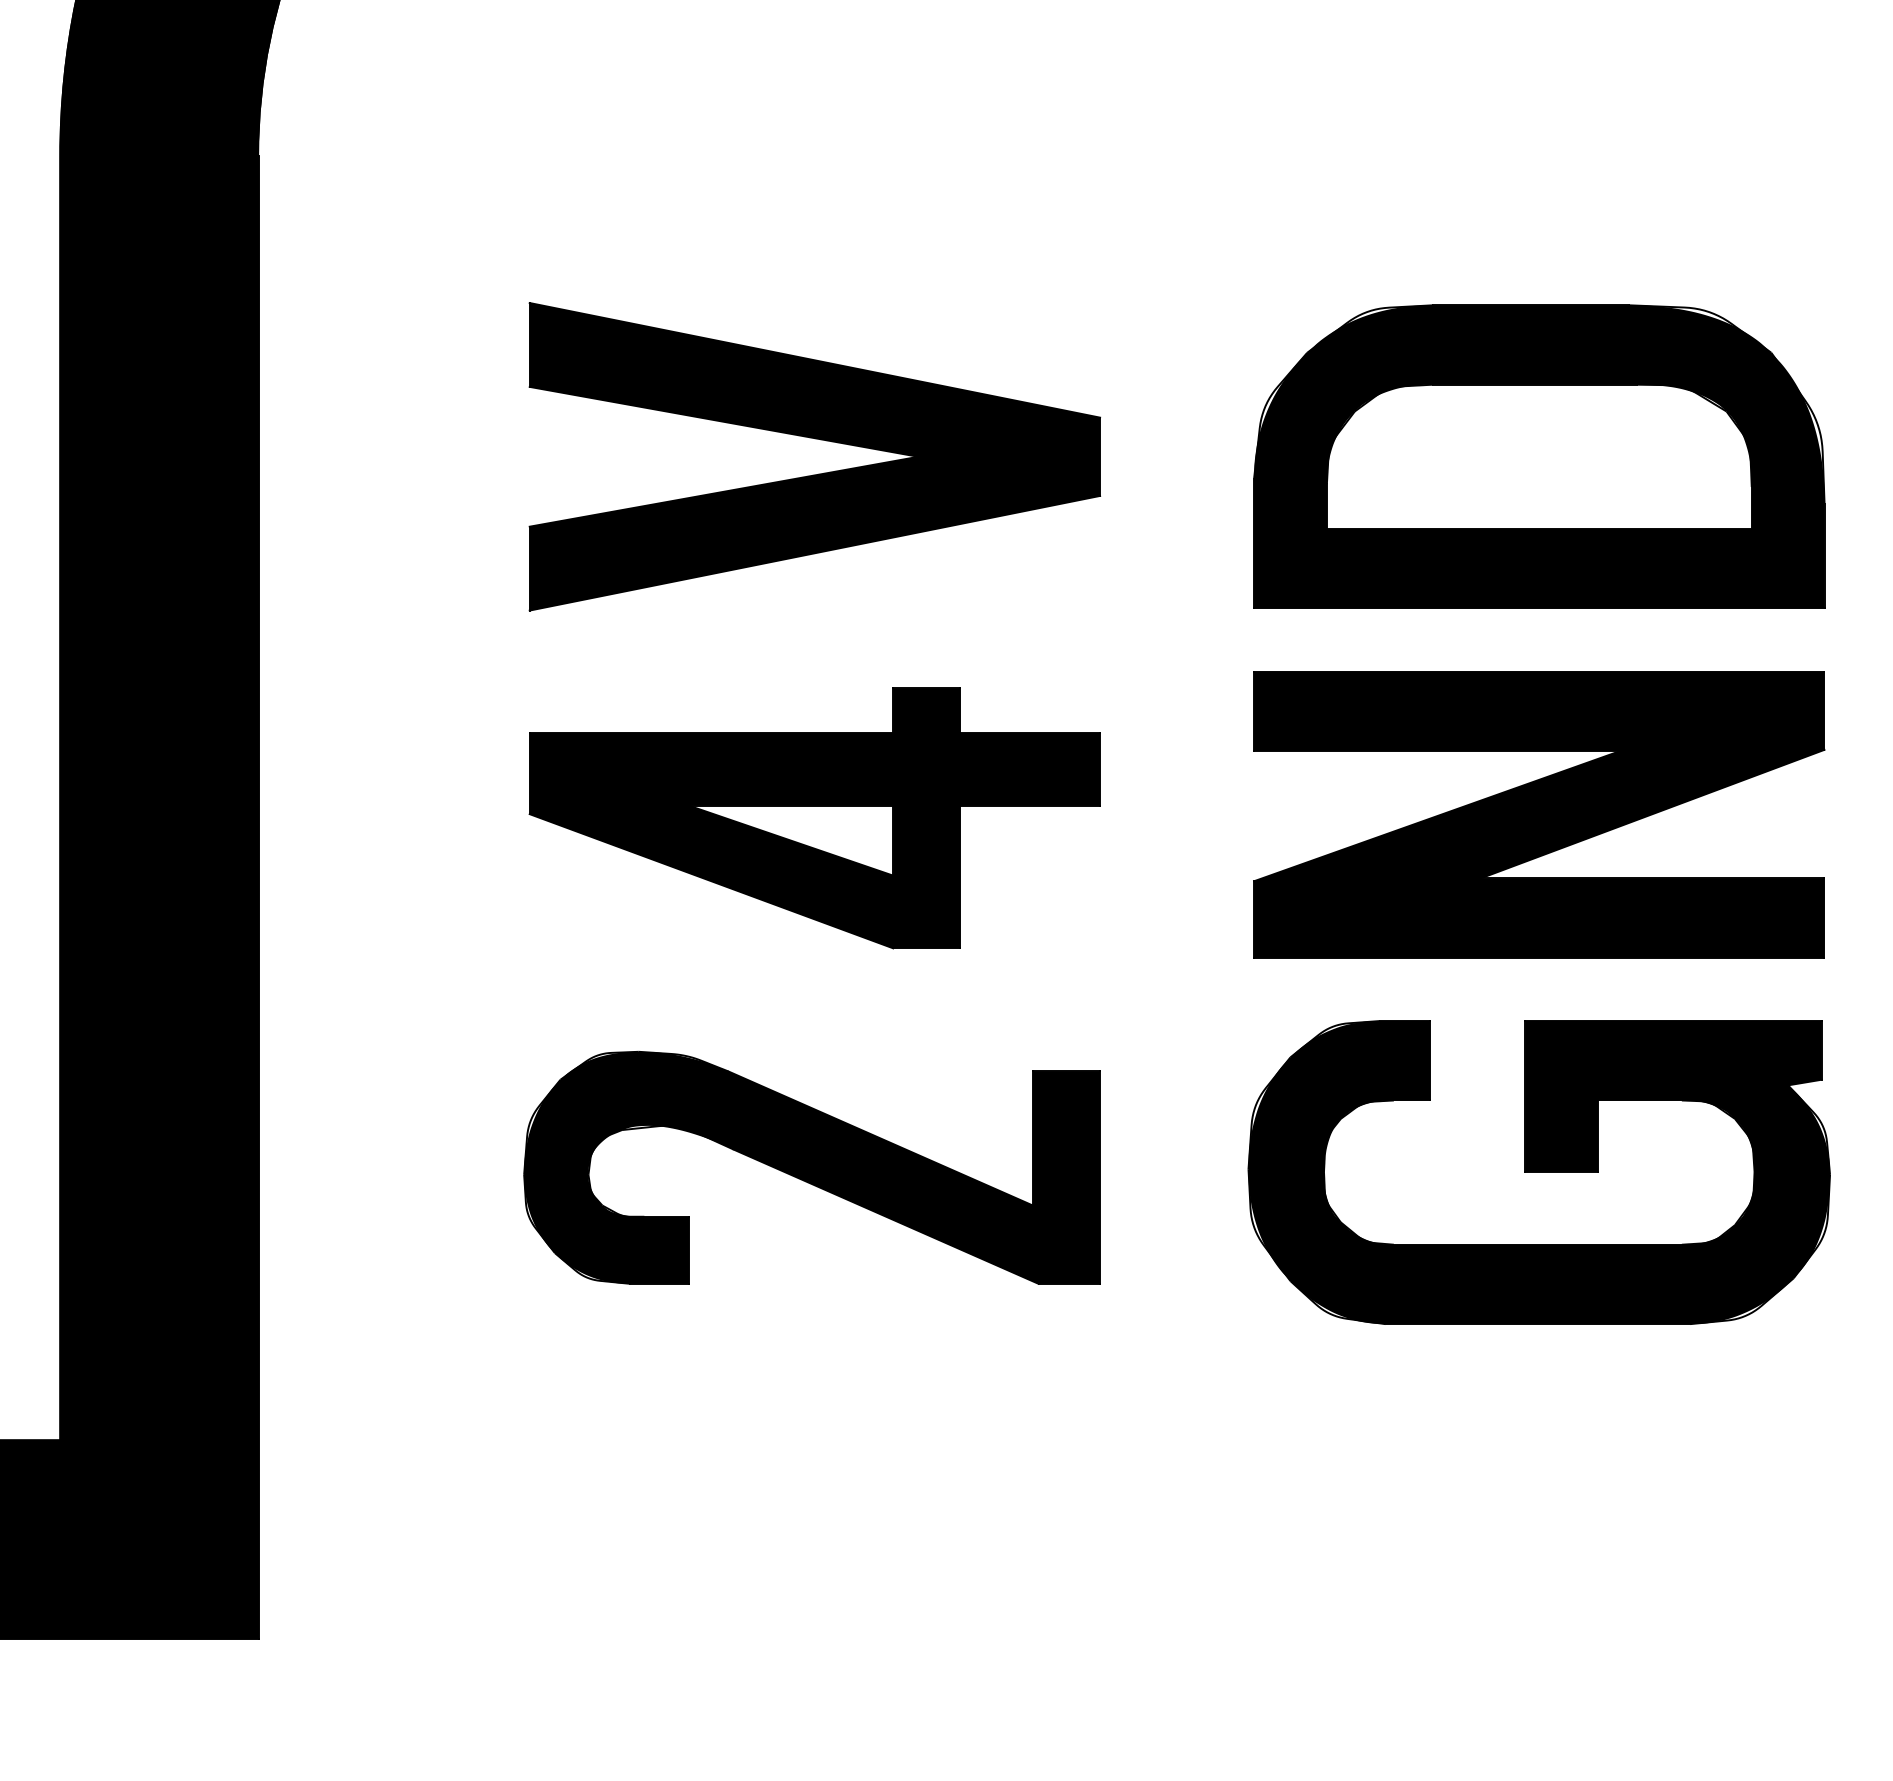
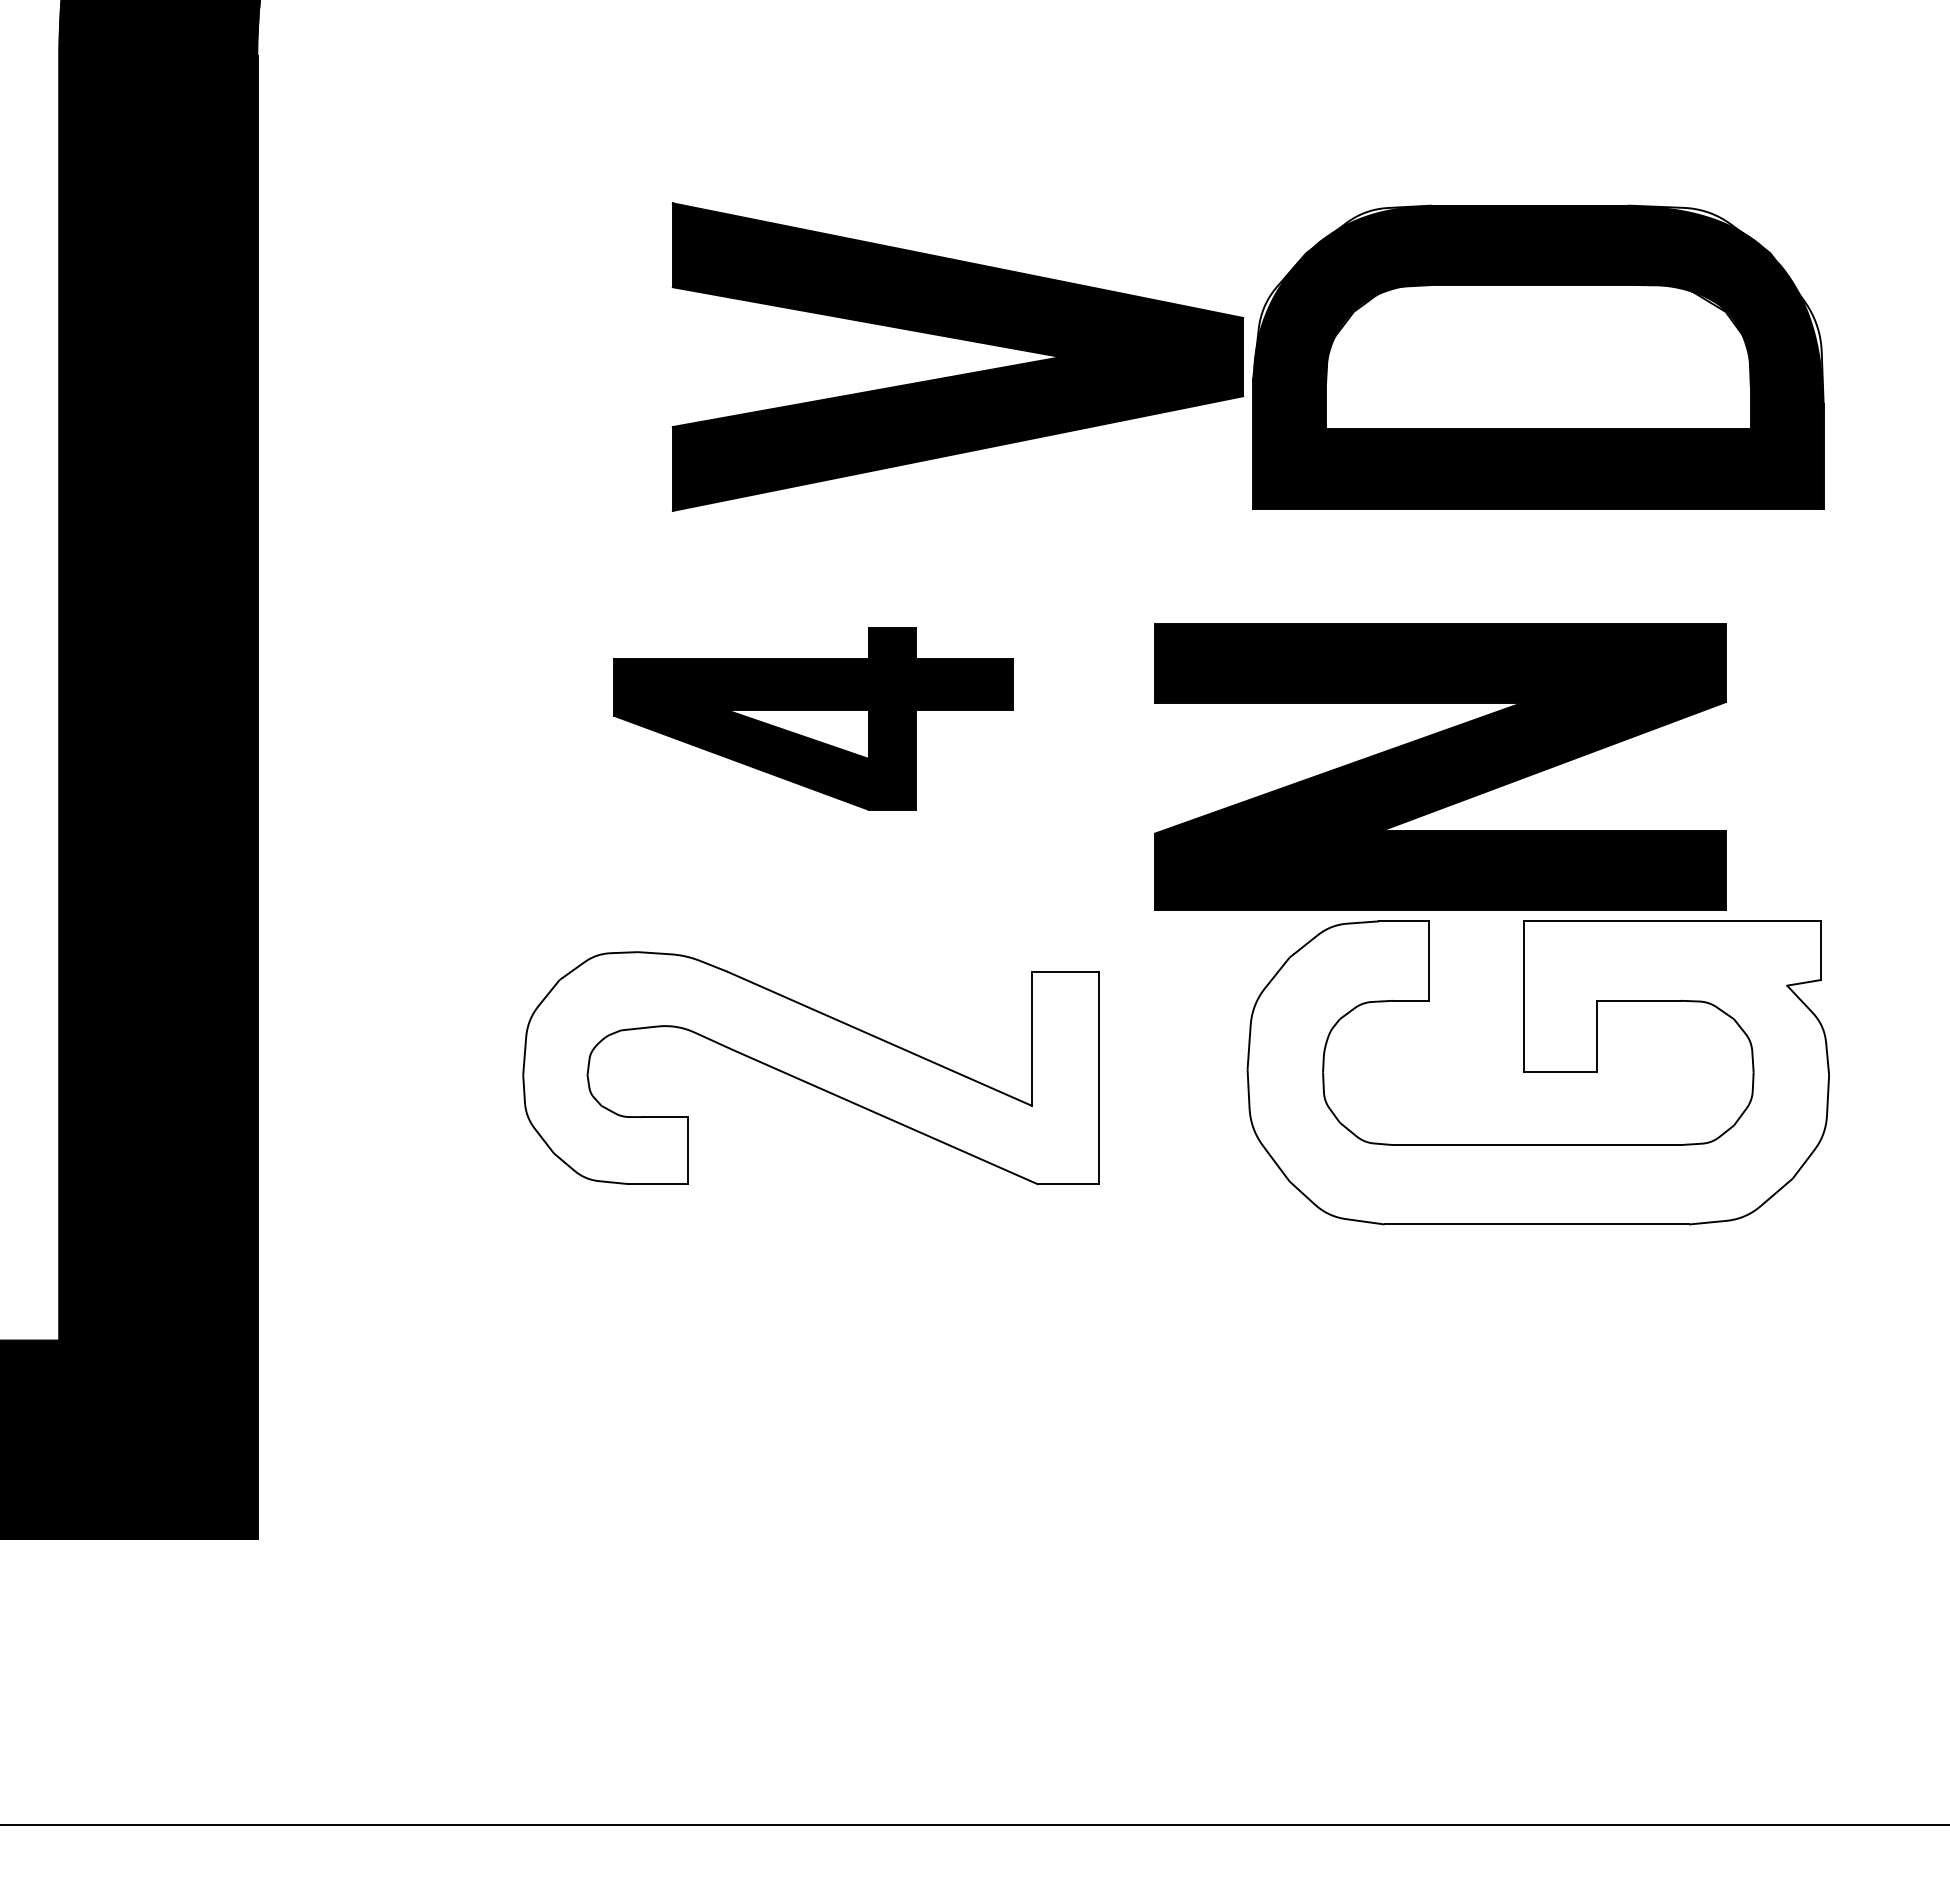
part: (819, 440) -> (962, 340), moved
part: (1539, 814) -> (1440, 766), moved
part: (814, 818) -> (813, 718), size x0.7
fill: (812, 1168) -> (811, 1068), removed
fill: (1539, 1172) -> (1538, 1072), removed

